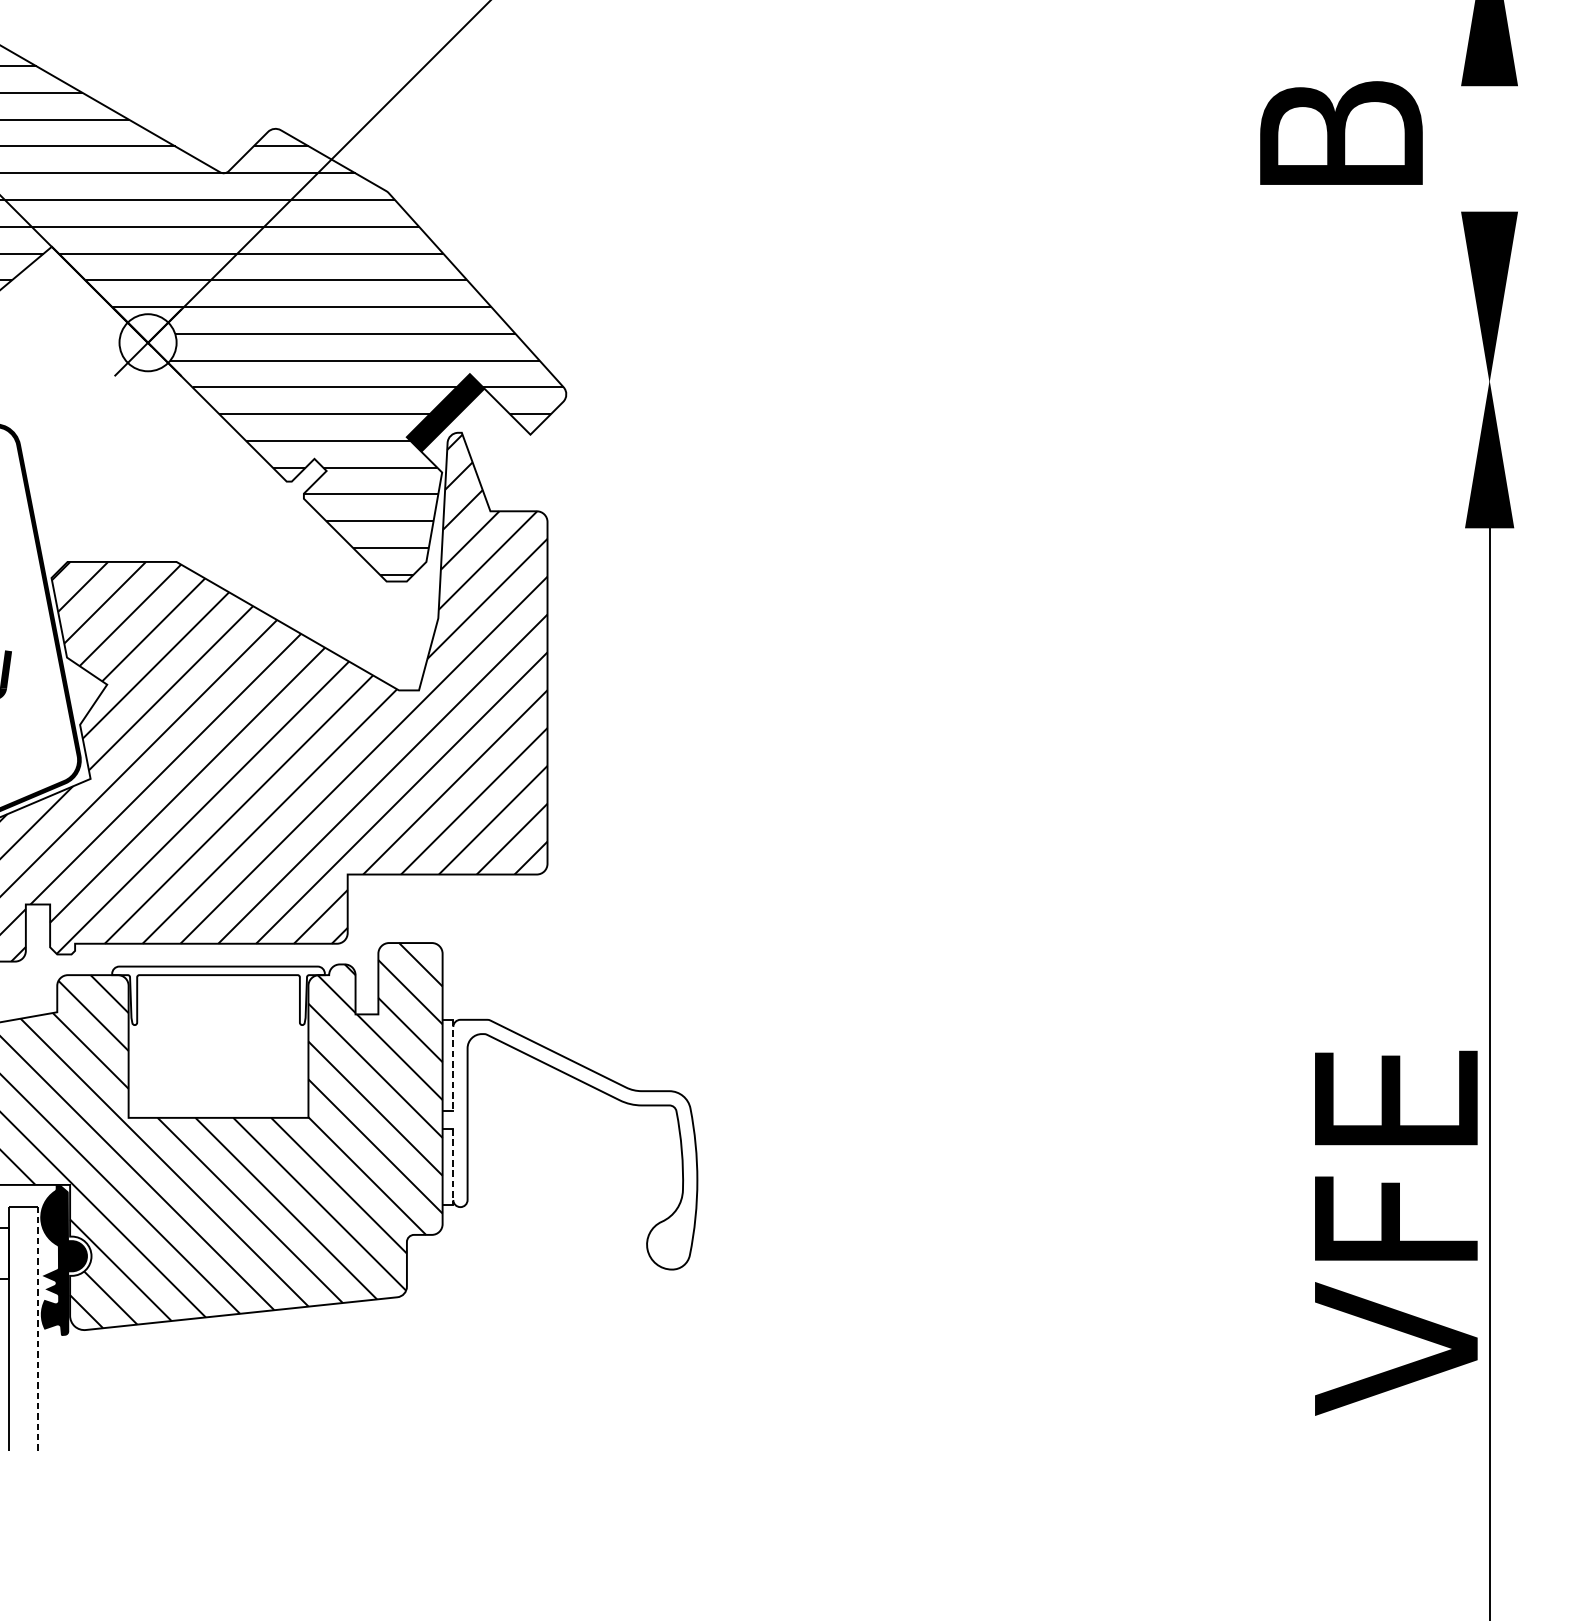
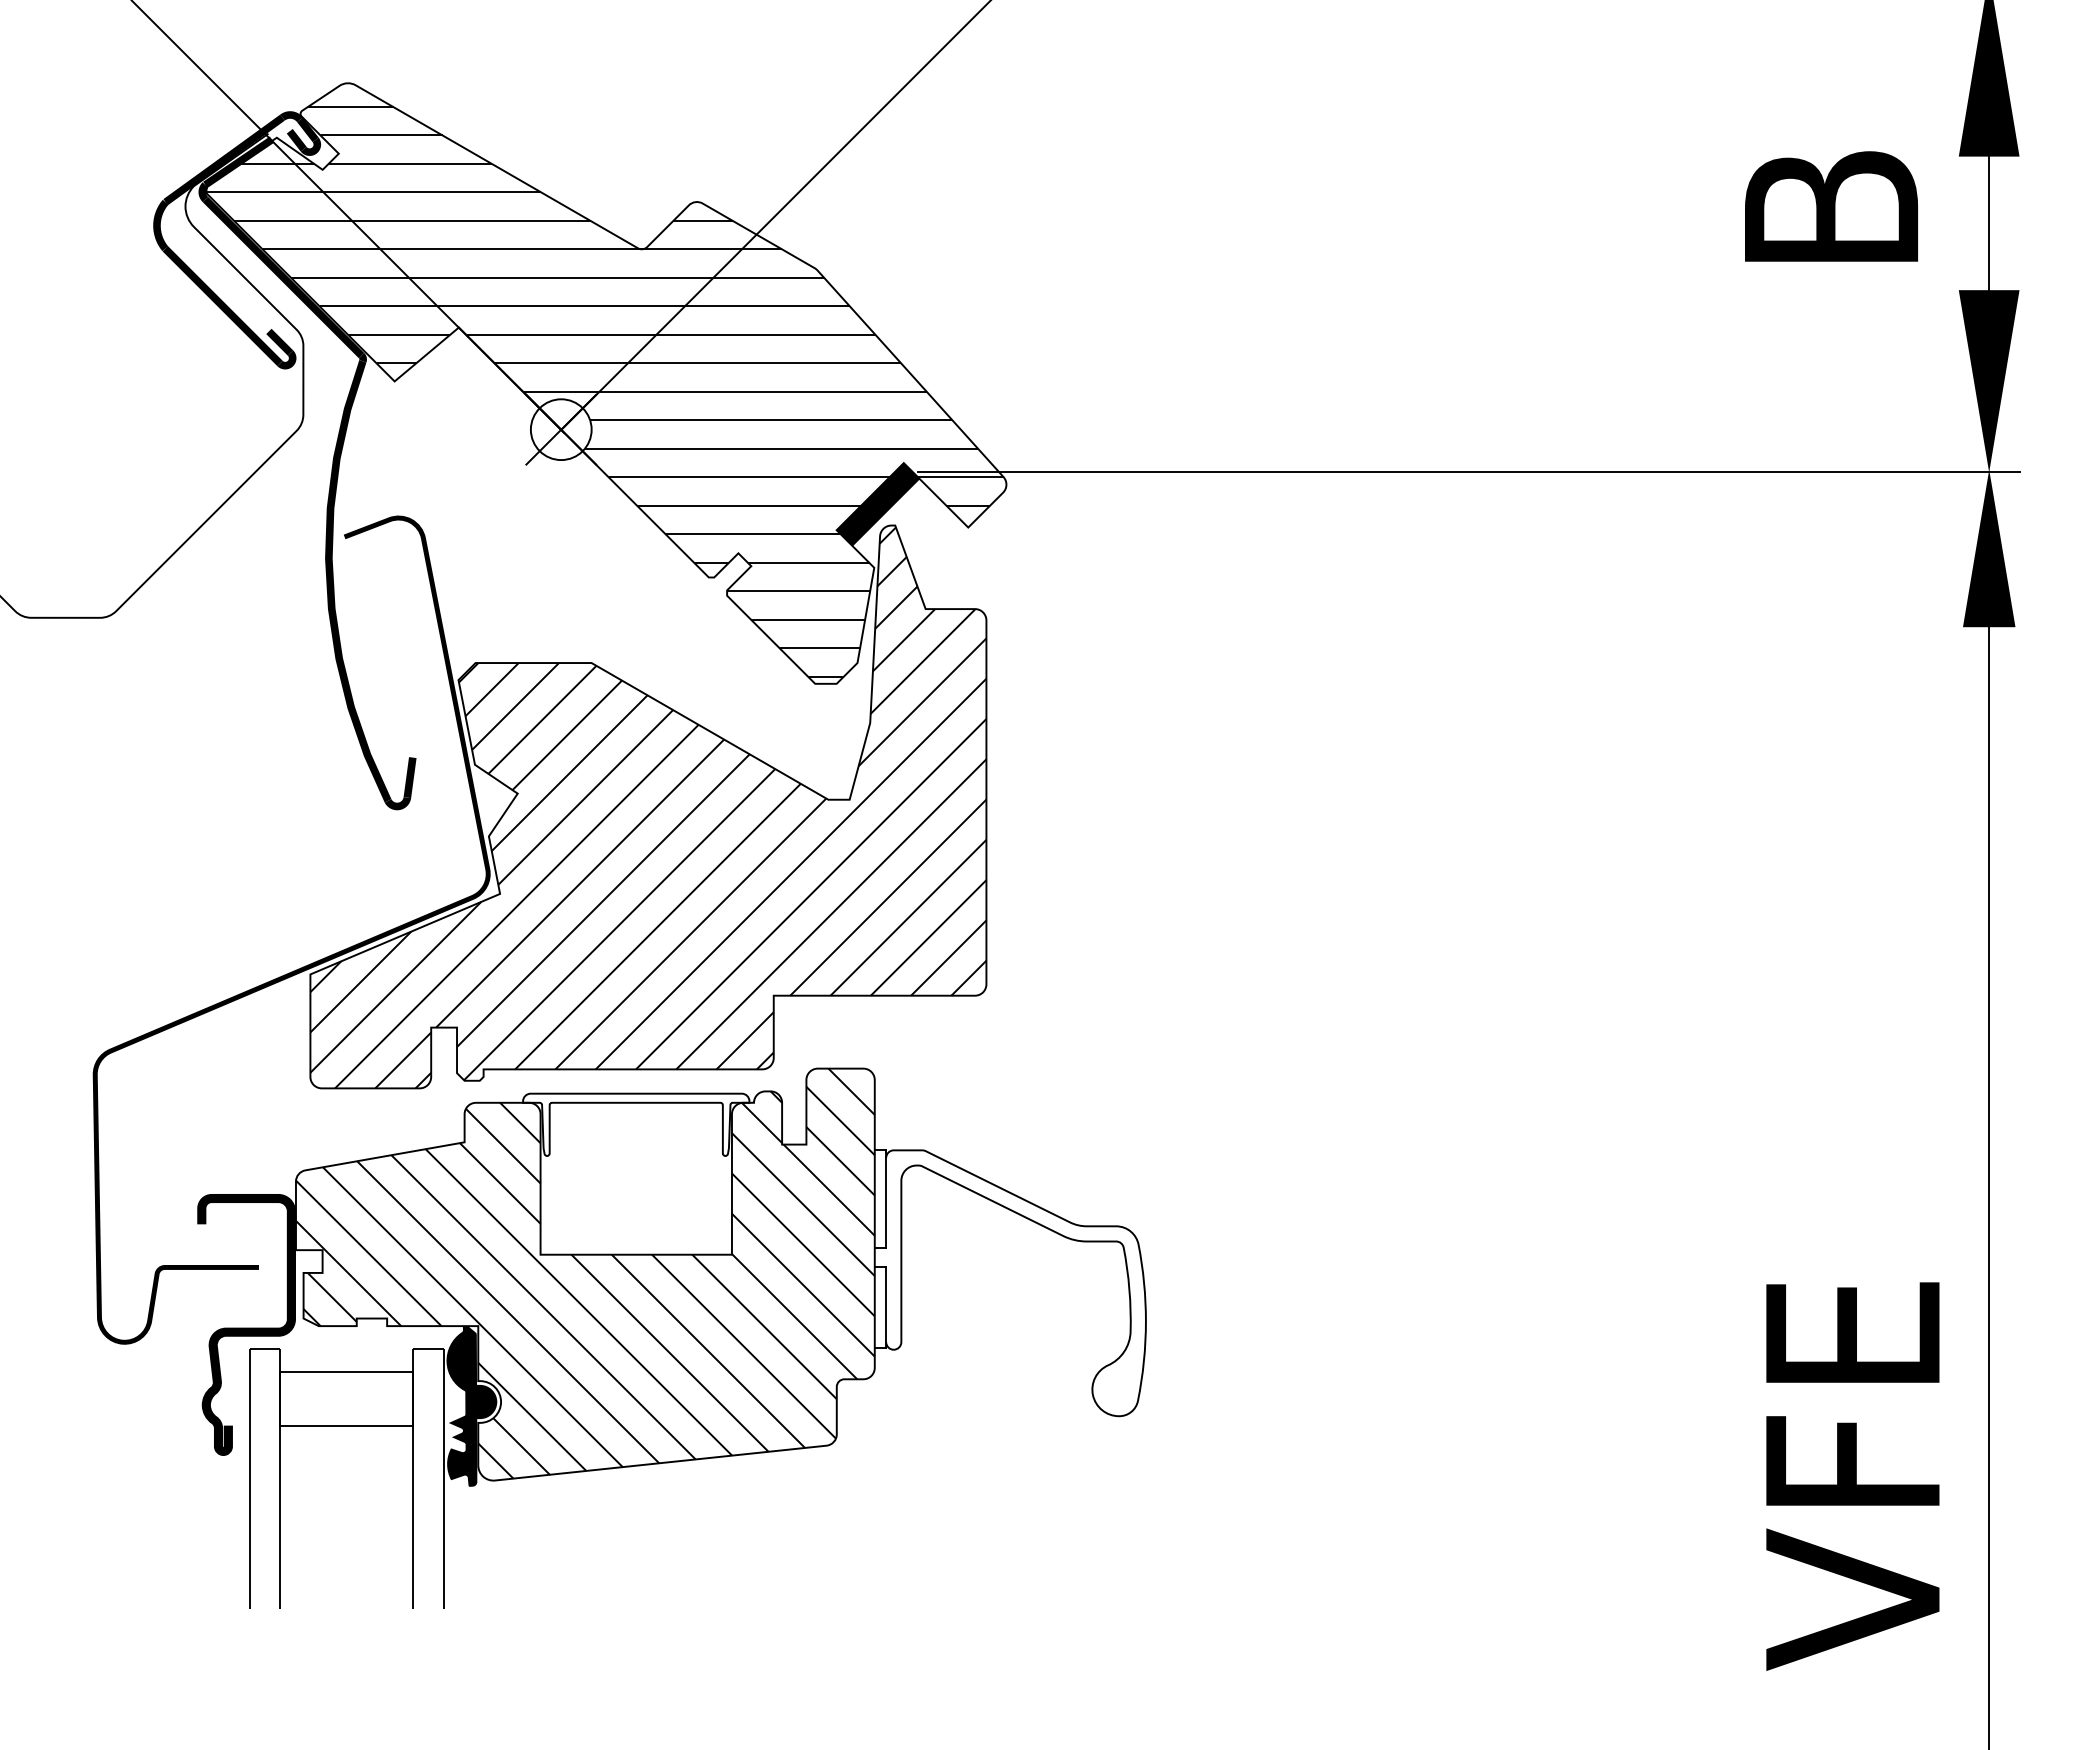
line: (1489, 149) -> (1989, 223), added
line: (1000, 382) -> (1468, 472), added
line: (453, 1065) -> (886, 1198), dashed -> solid
line: (453, 1167) -> (886, 1307), dashed -> solid
text: (1395, 1233) -> (1852, 1476), moved
line: (37, 1329) -> (443, 1479), dashed -> solid

